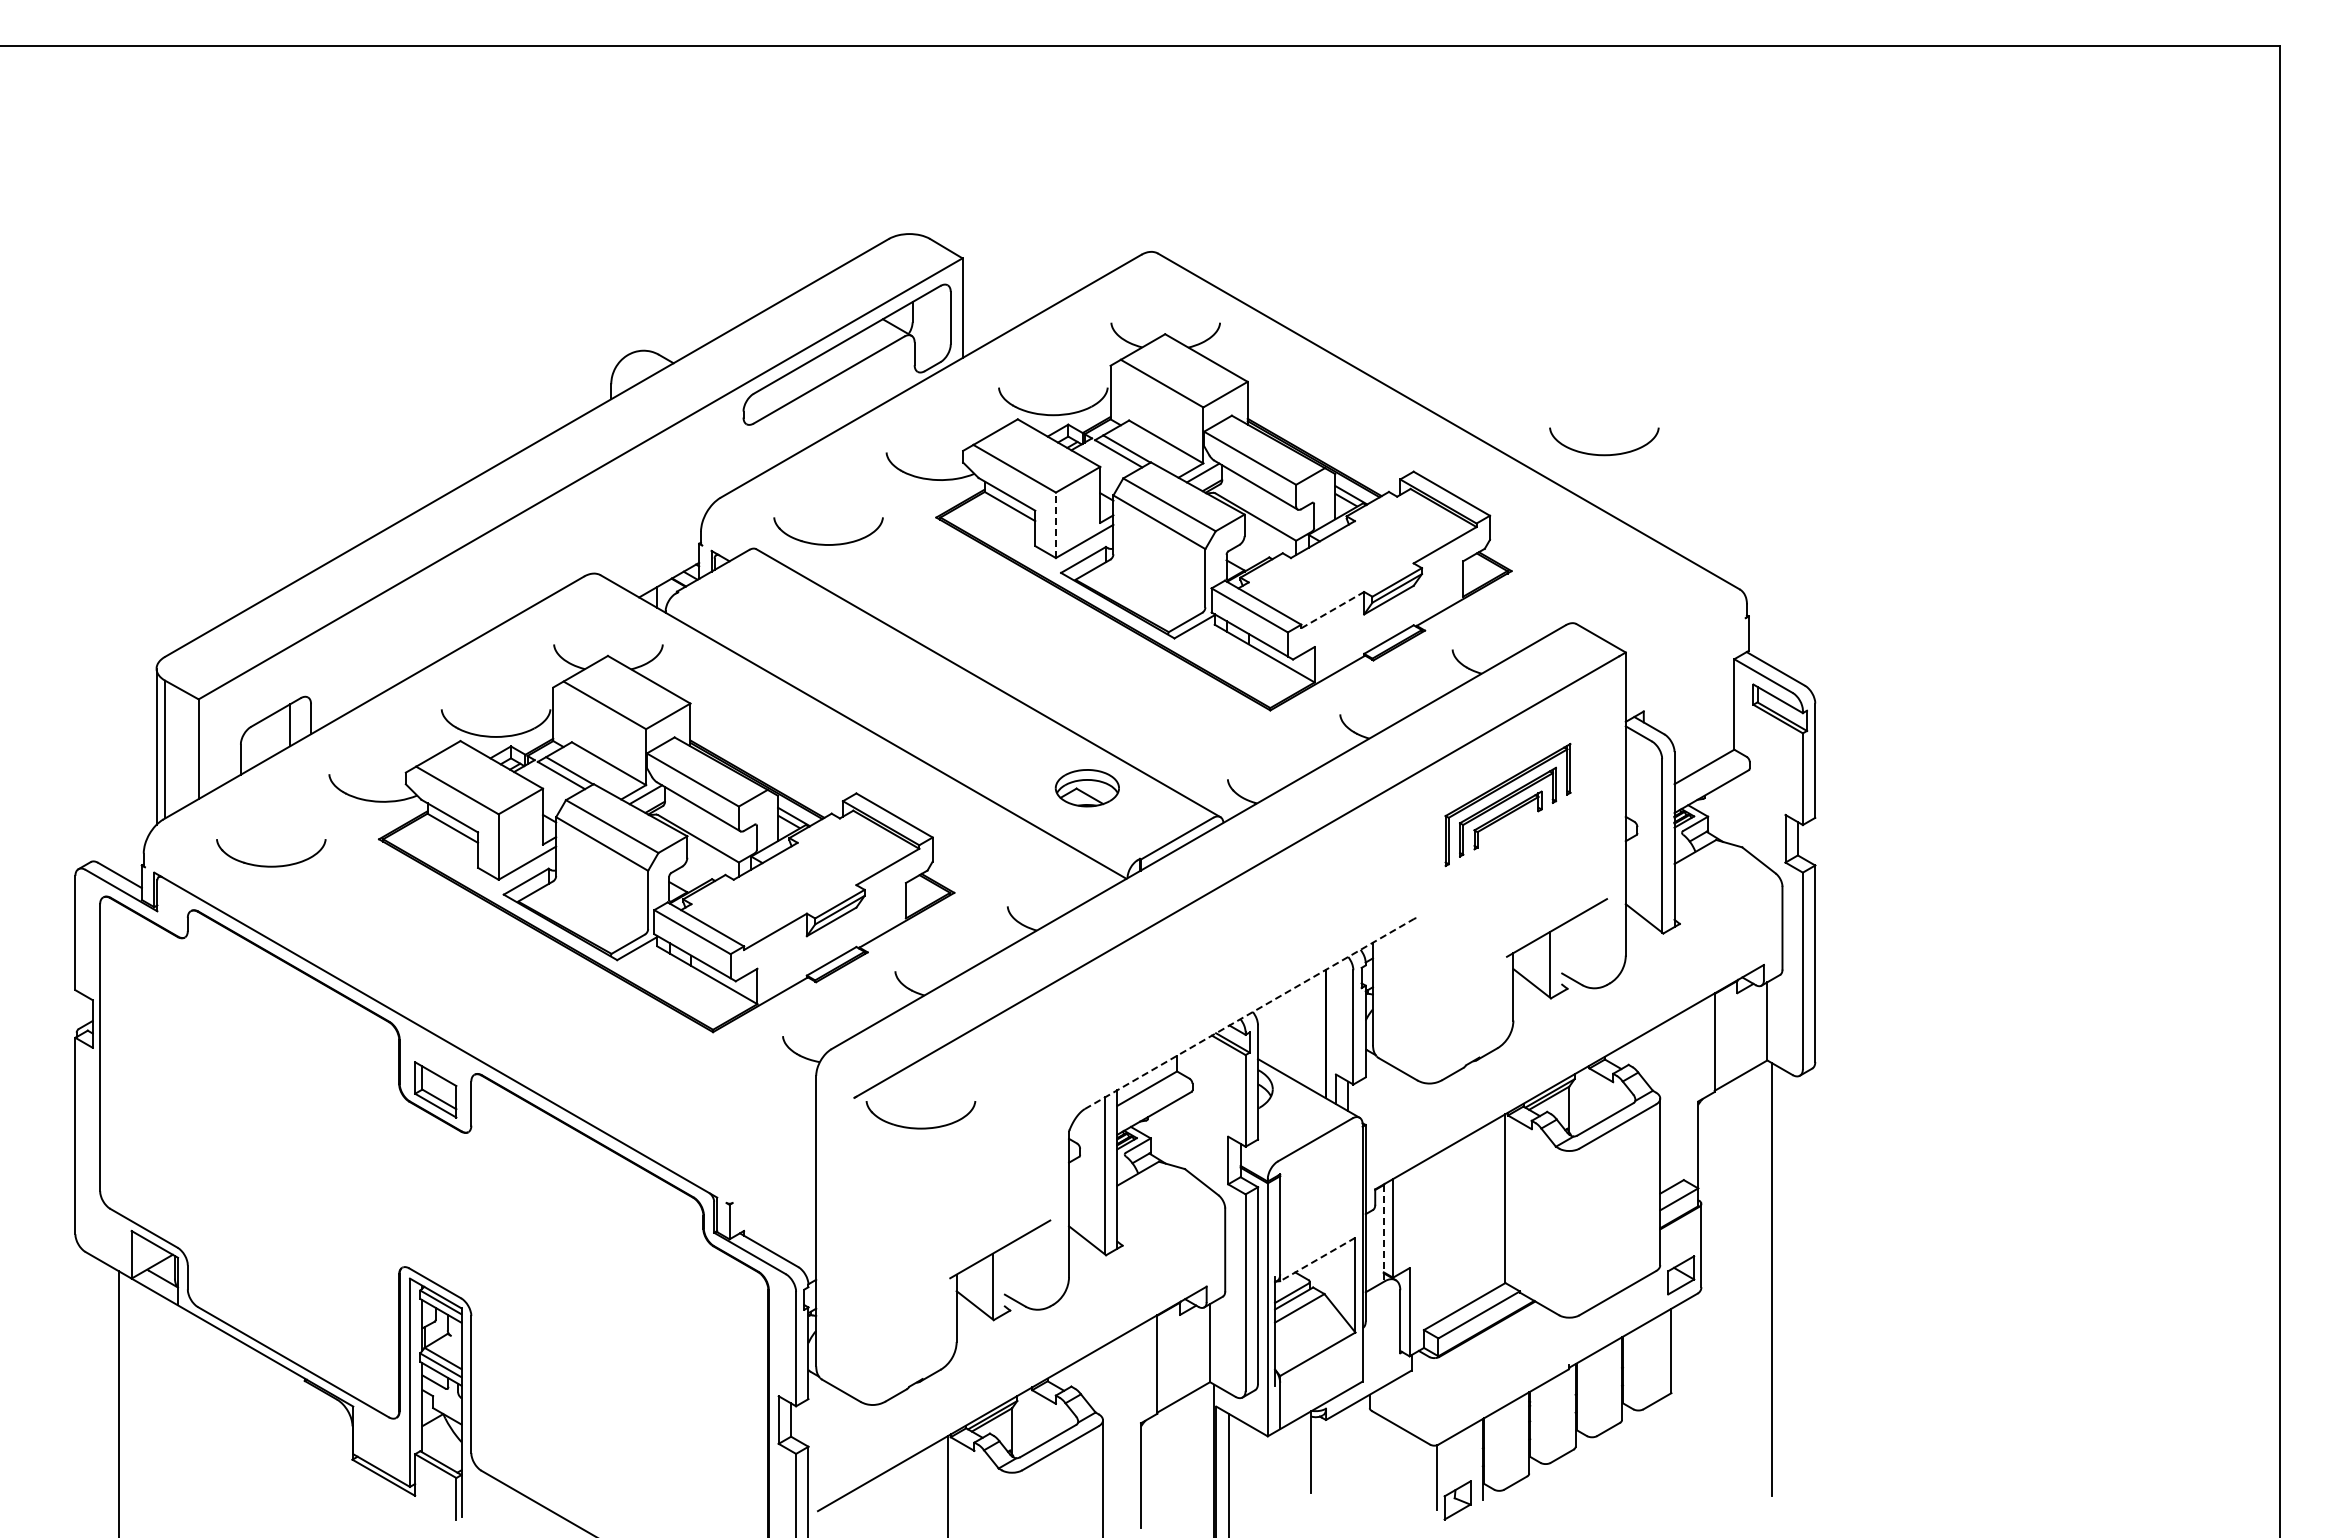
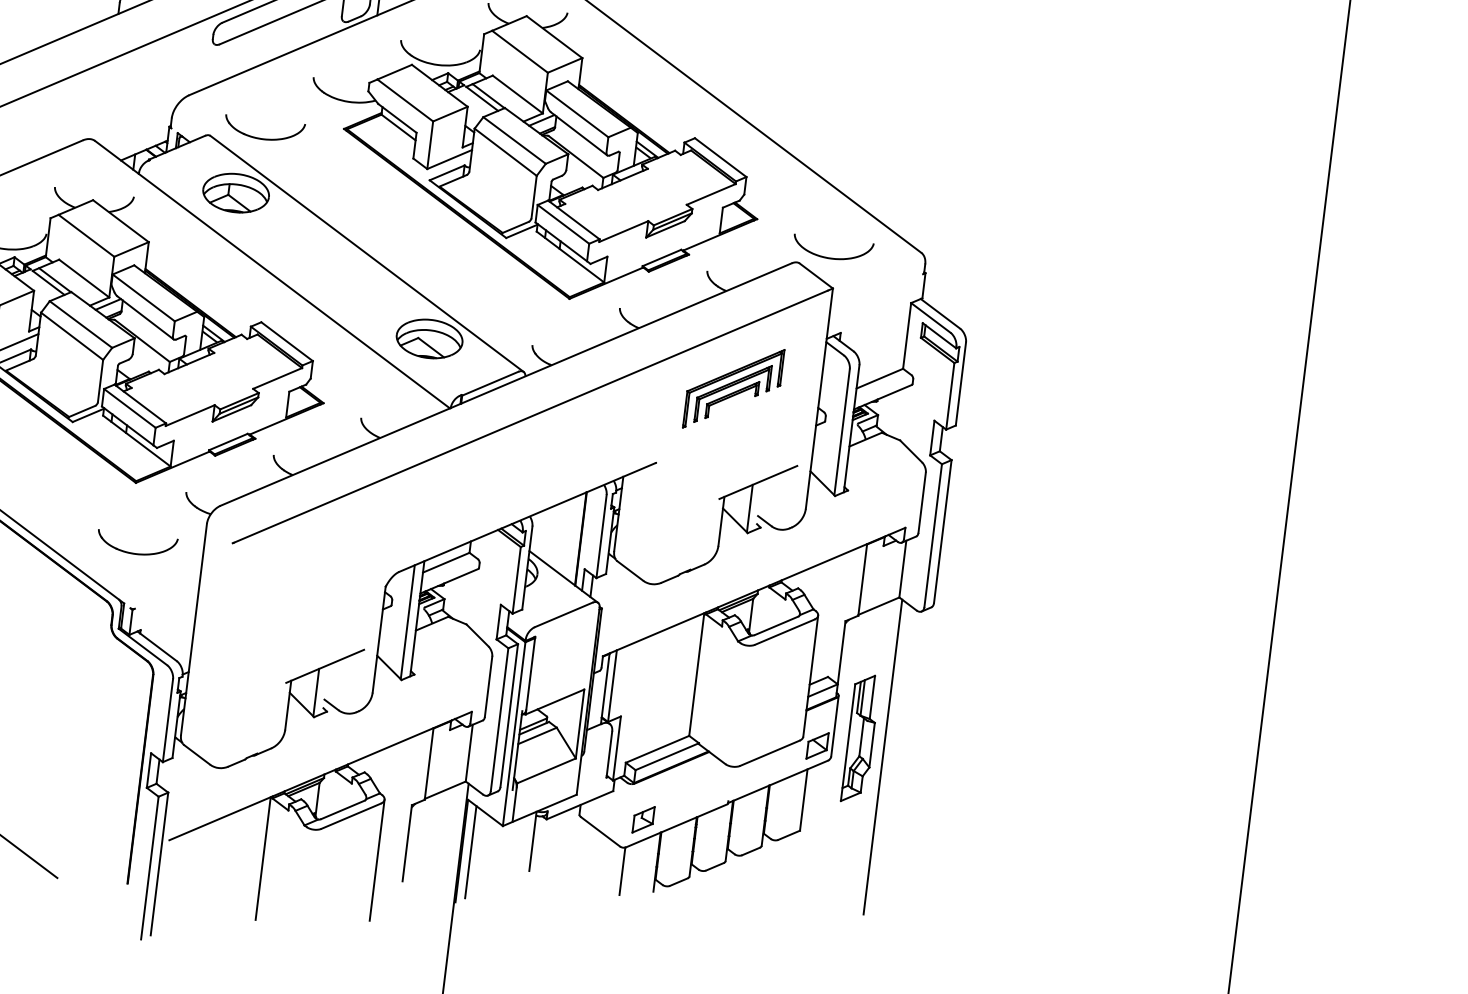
curve: (1604, 454) -> (832, 258), moved
line: (1055, 525) -> (429, 145), dashed -> solid
line: (1333, 609) -> (624, 231), dashed -> solid
part: (800, 622) -> (235, 193), added
part: (1087, 788) -> (429, 339), size x1.43
line: (1249, 1014) -> (527, 517), dashed -> solid
part: (920, 1127) -> (135, 553), moved
line: (1383, 1233) -> (605, 689), dashed -> solid
part: (1738, 1258) -> (860, 738), added
line: (1317, 1259) -> (554, 702), dashed -> solid
part: (1457, 1500) -> (643, 819), moved

